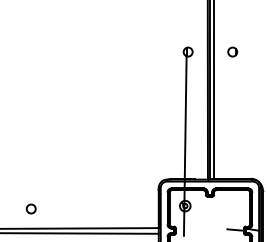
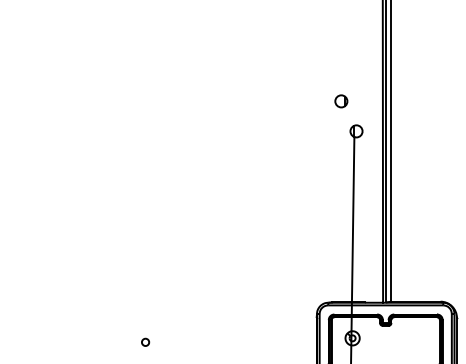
circle: (232, 52) -> (341, 101), moved
circle: (31, 209) -> (145, 342), size x0.6

